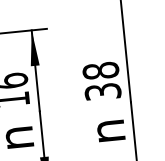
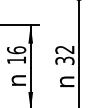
text: (100, 70) -> (64, 49), 38 -> 32

